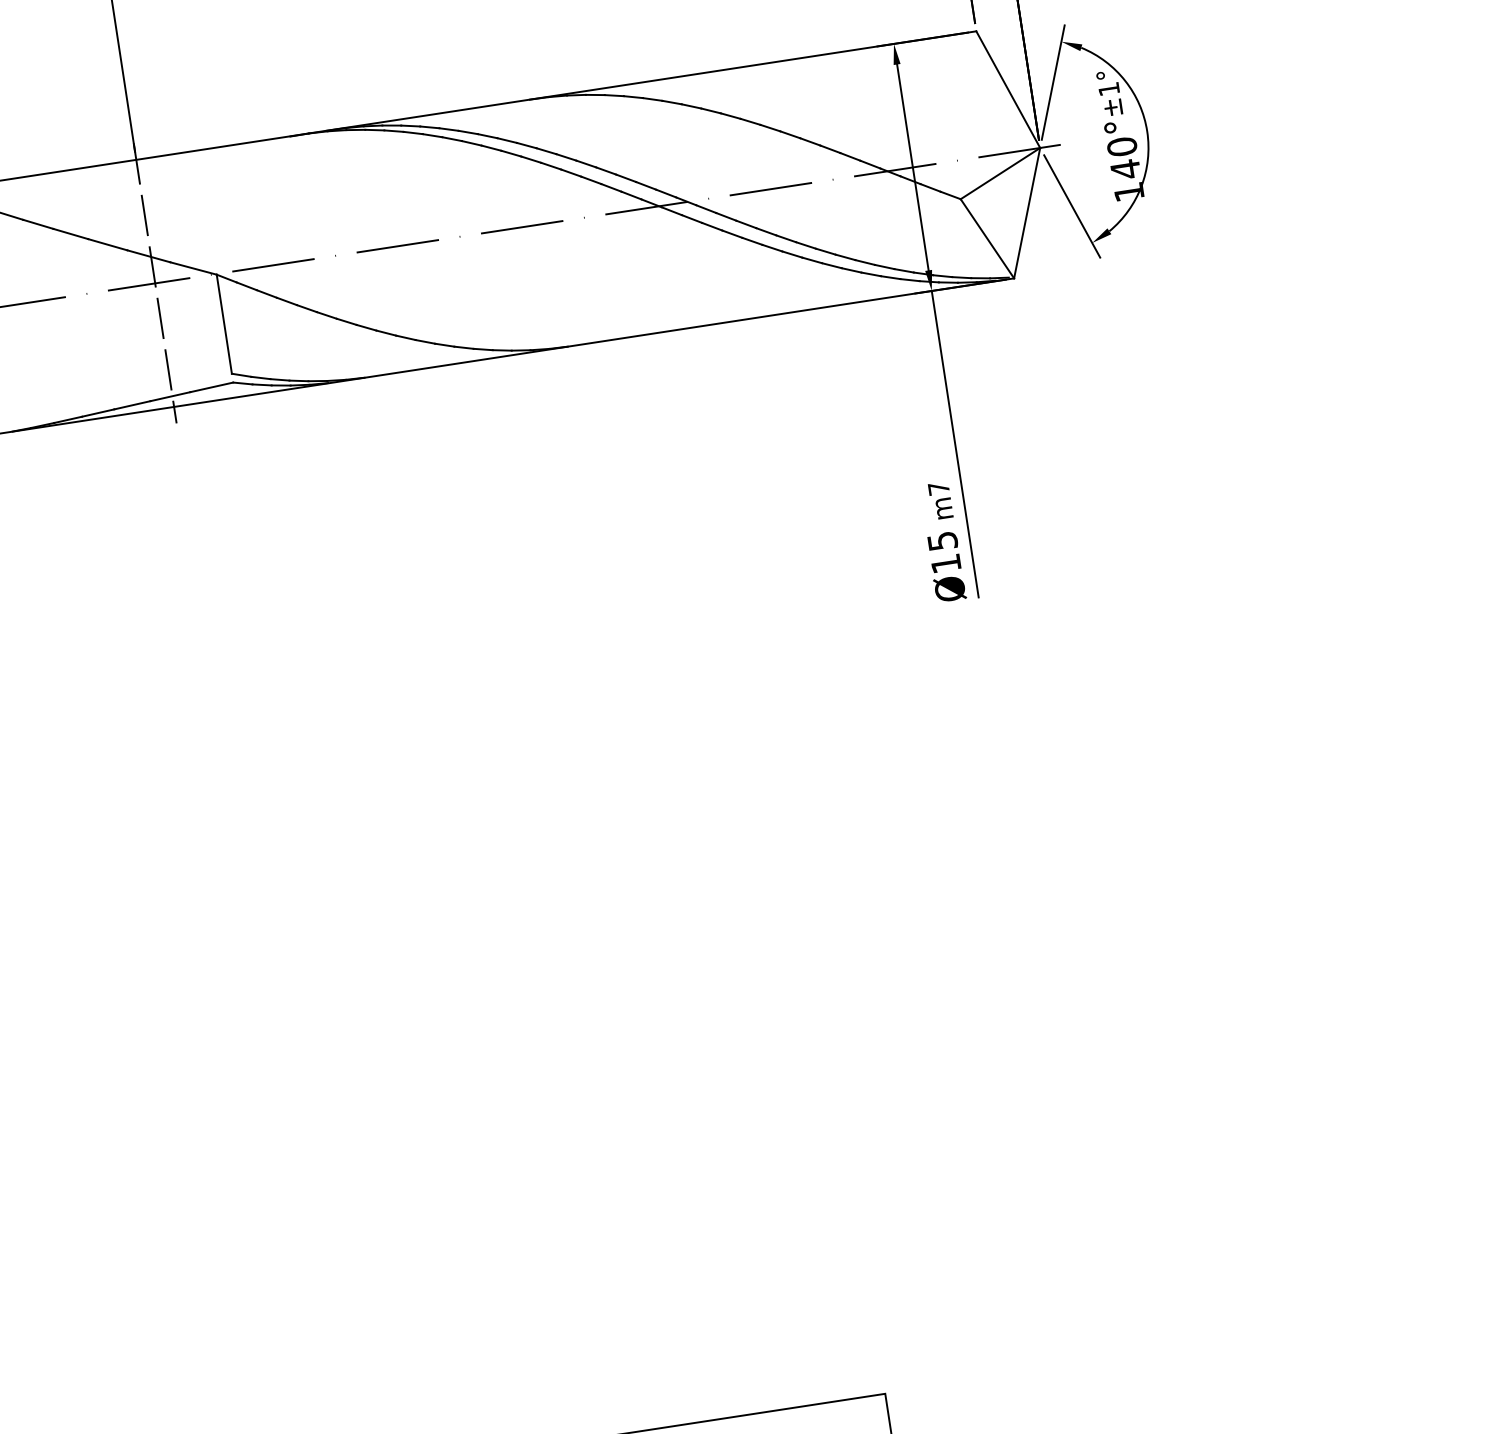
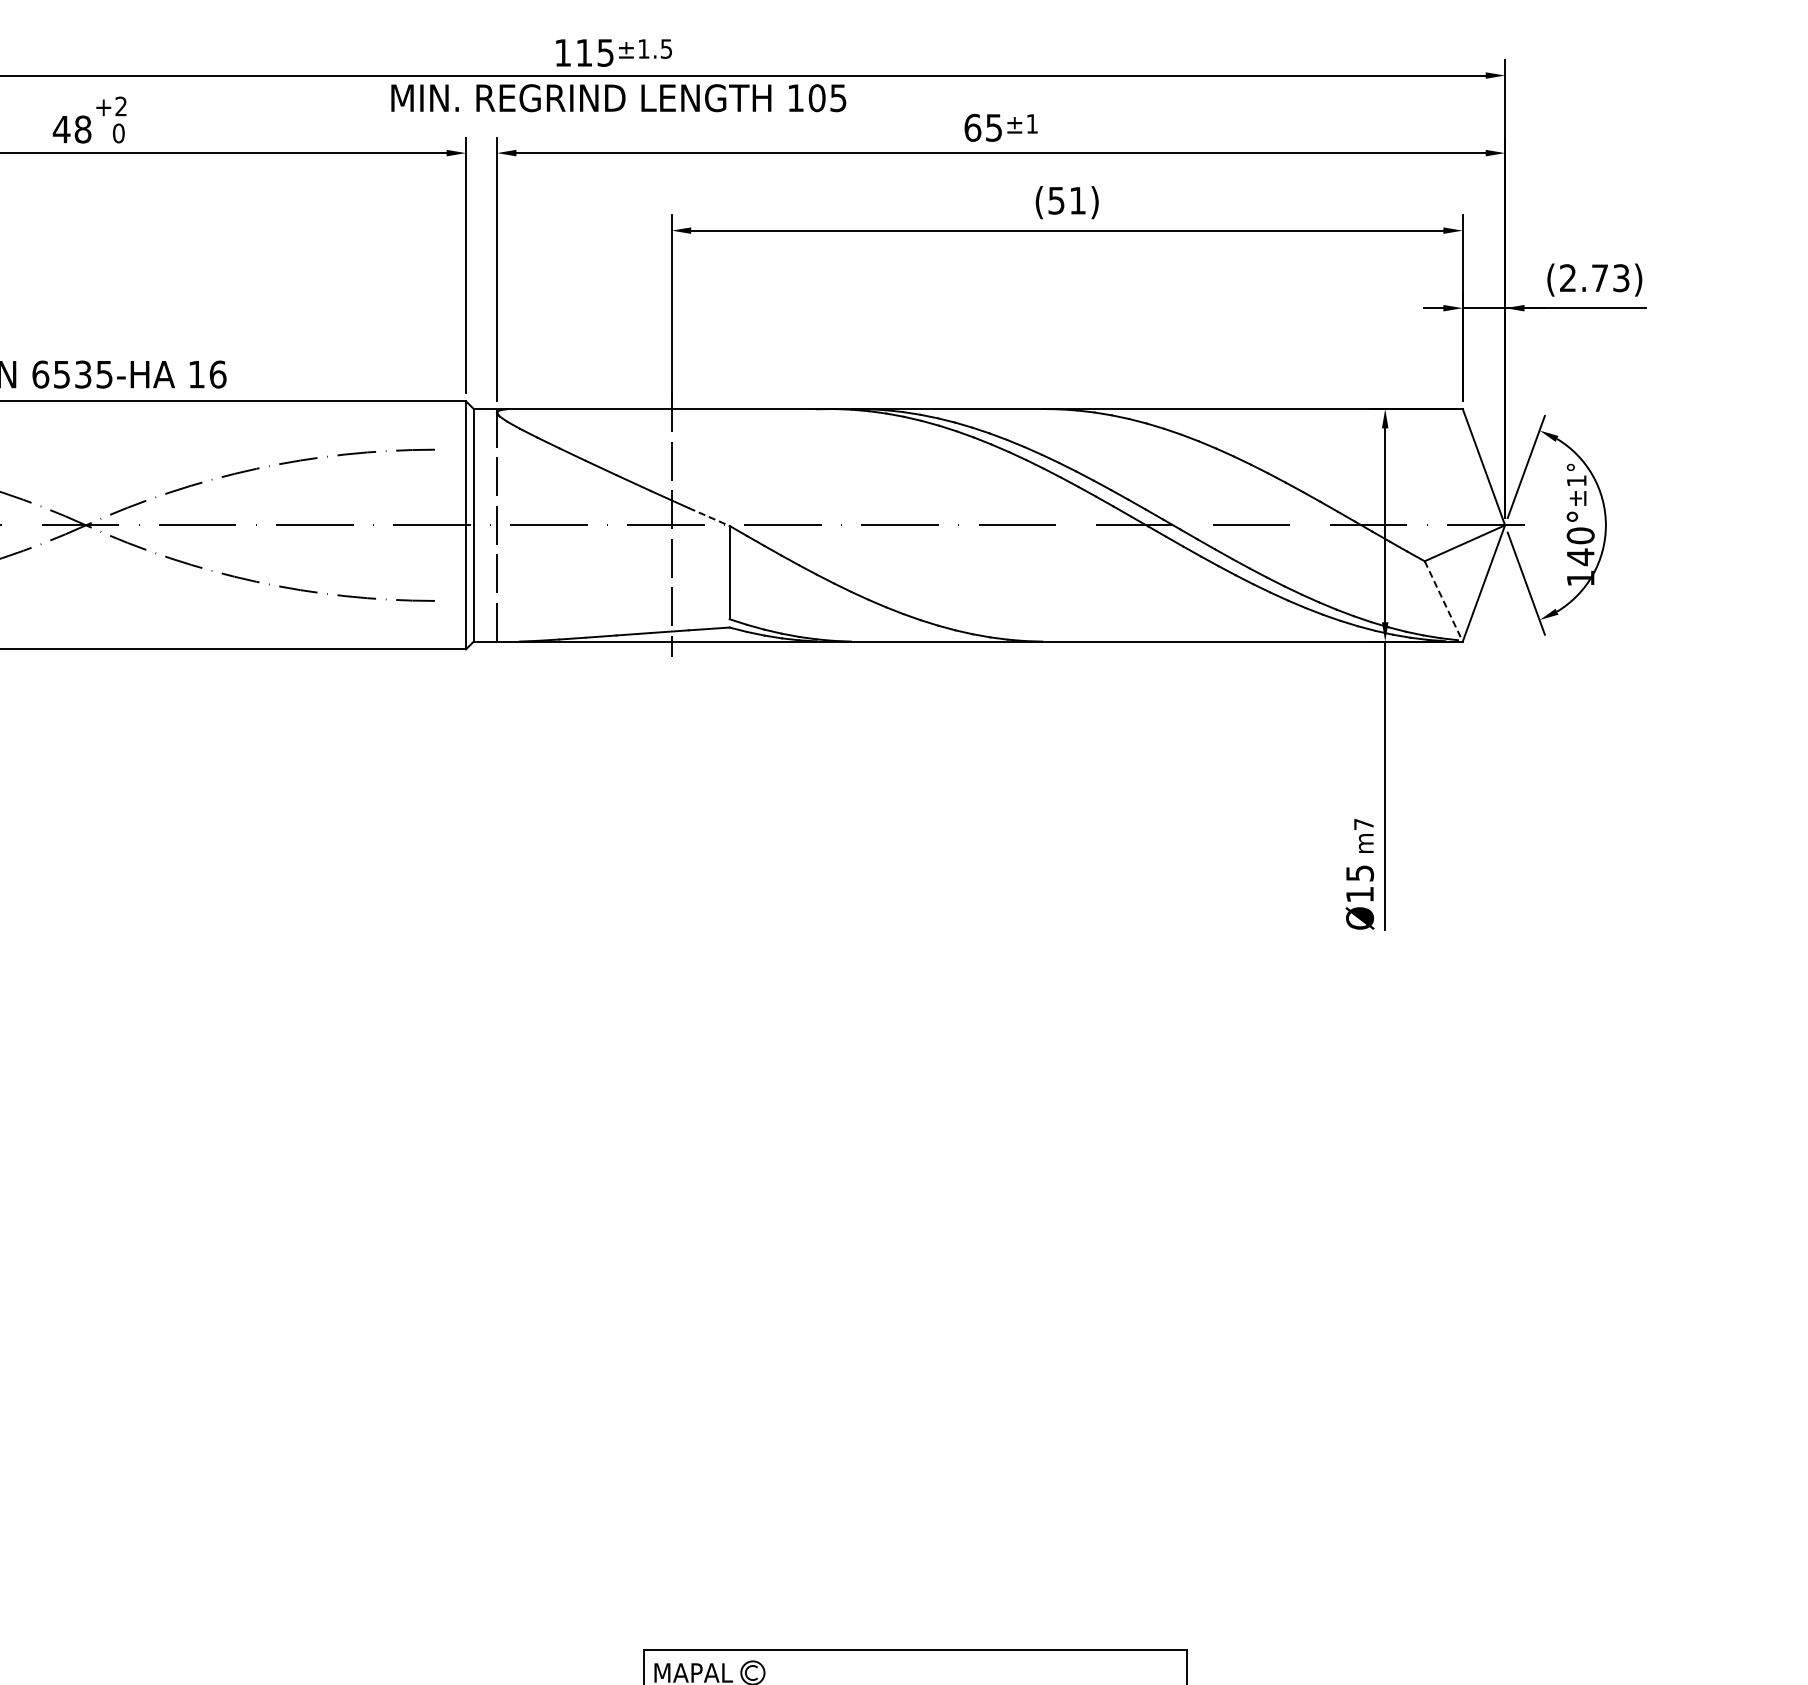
line: (987, 238) -> (1443, 601), solid -> dashed
line: (193, 268) -> (709, 517), solid -> dashed

